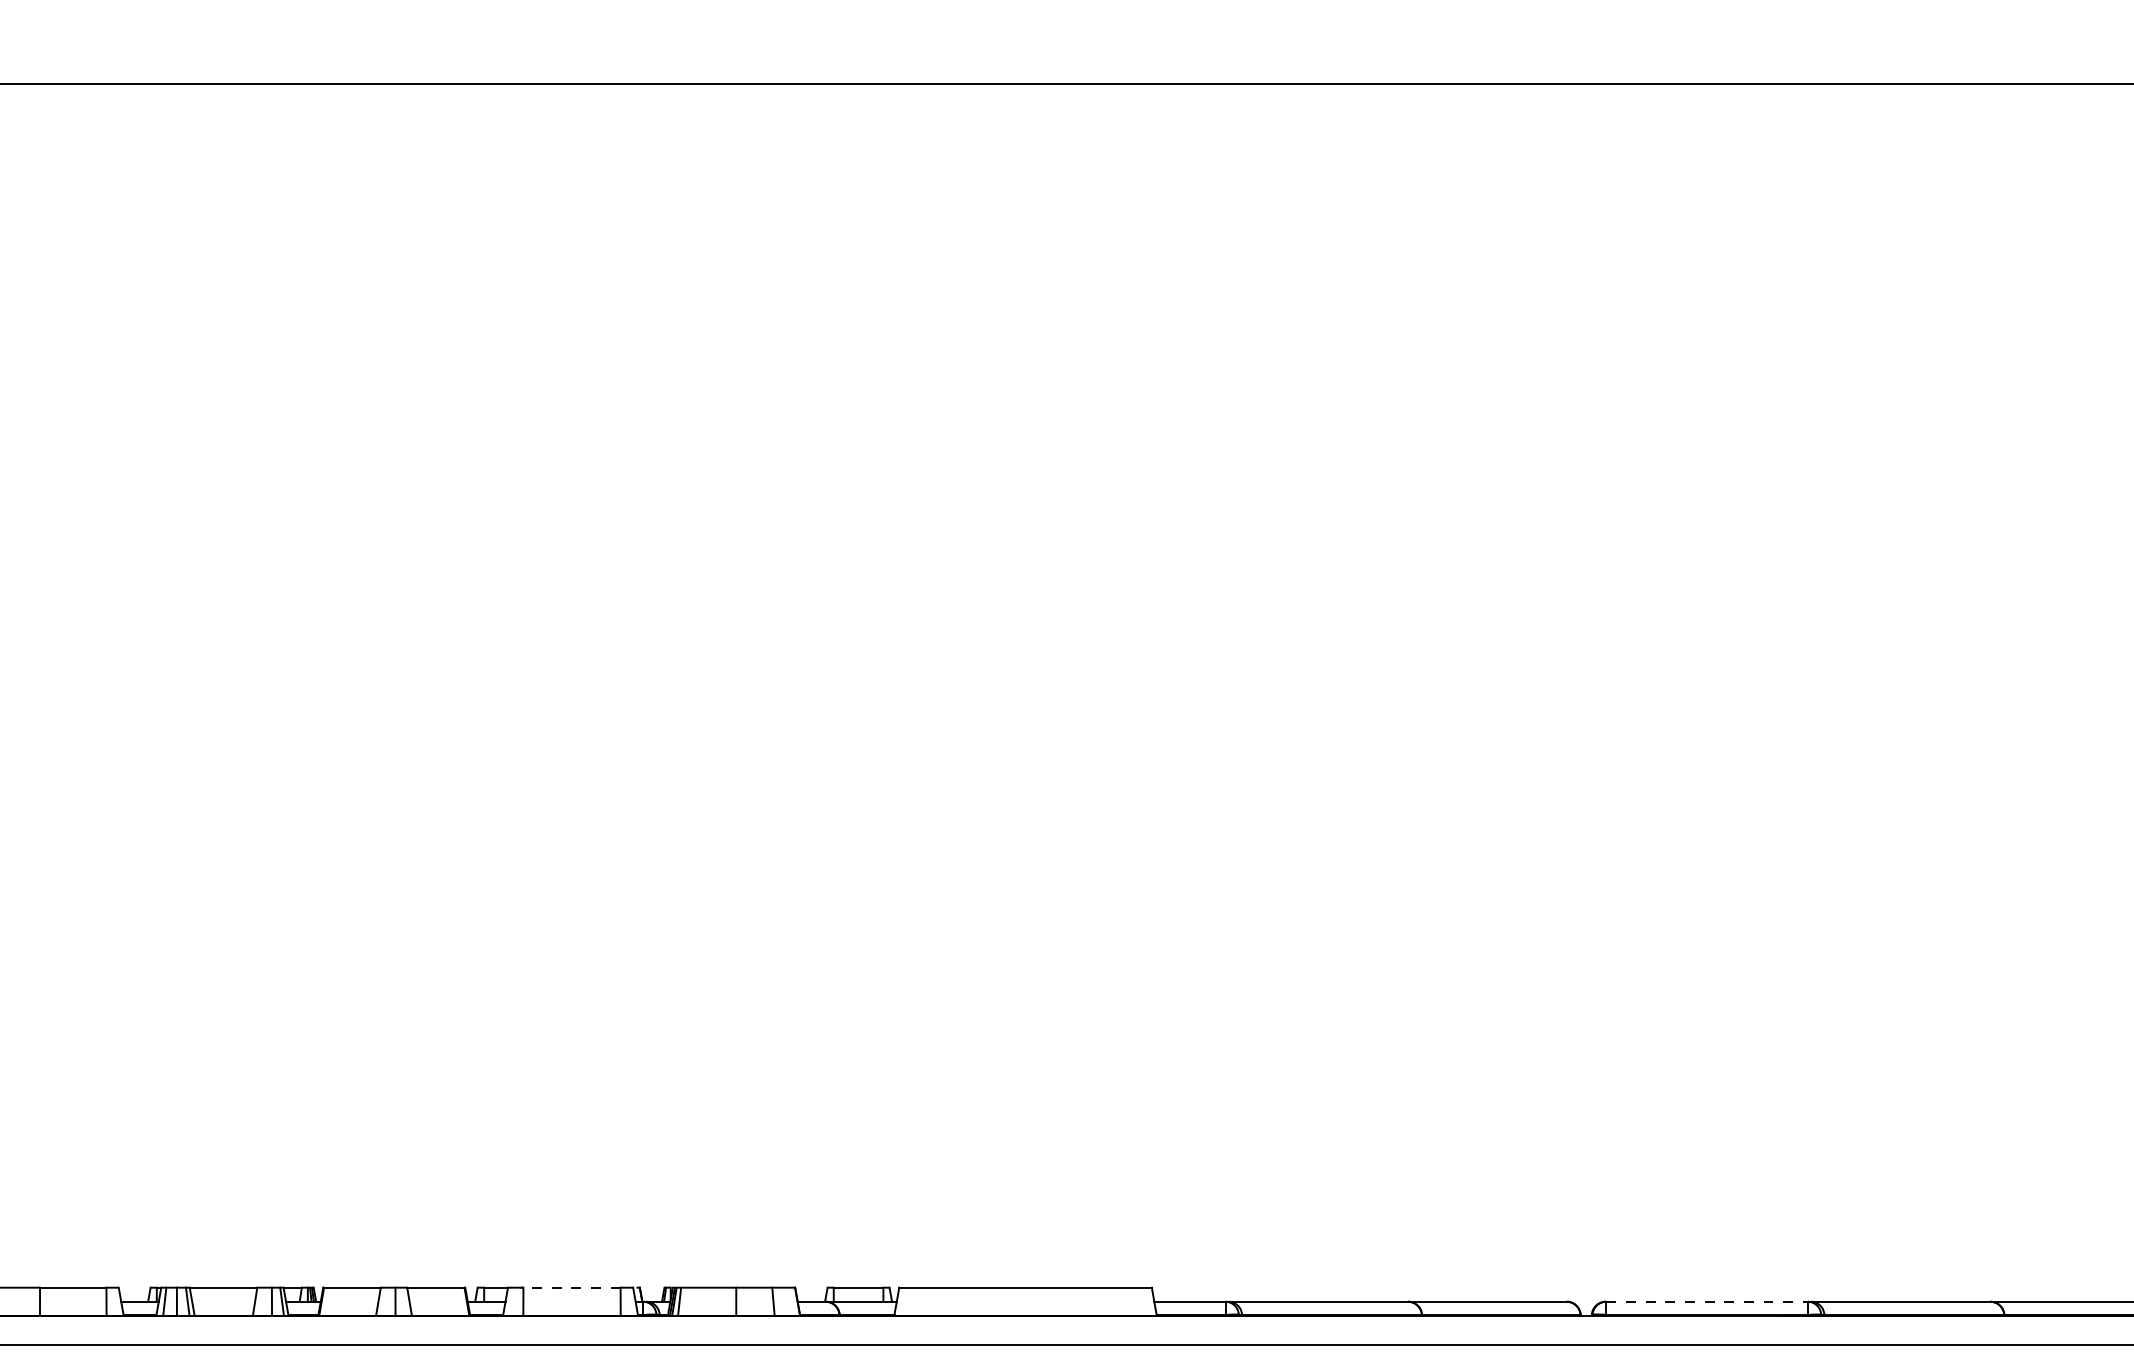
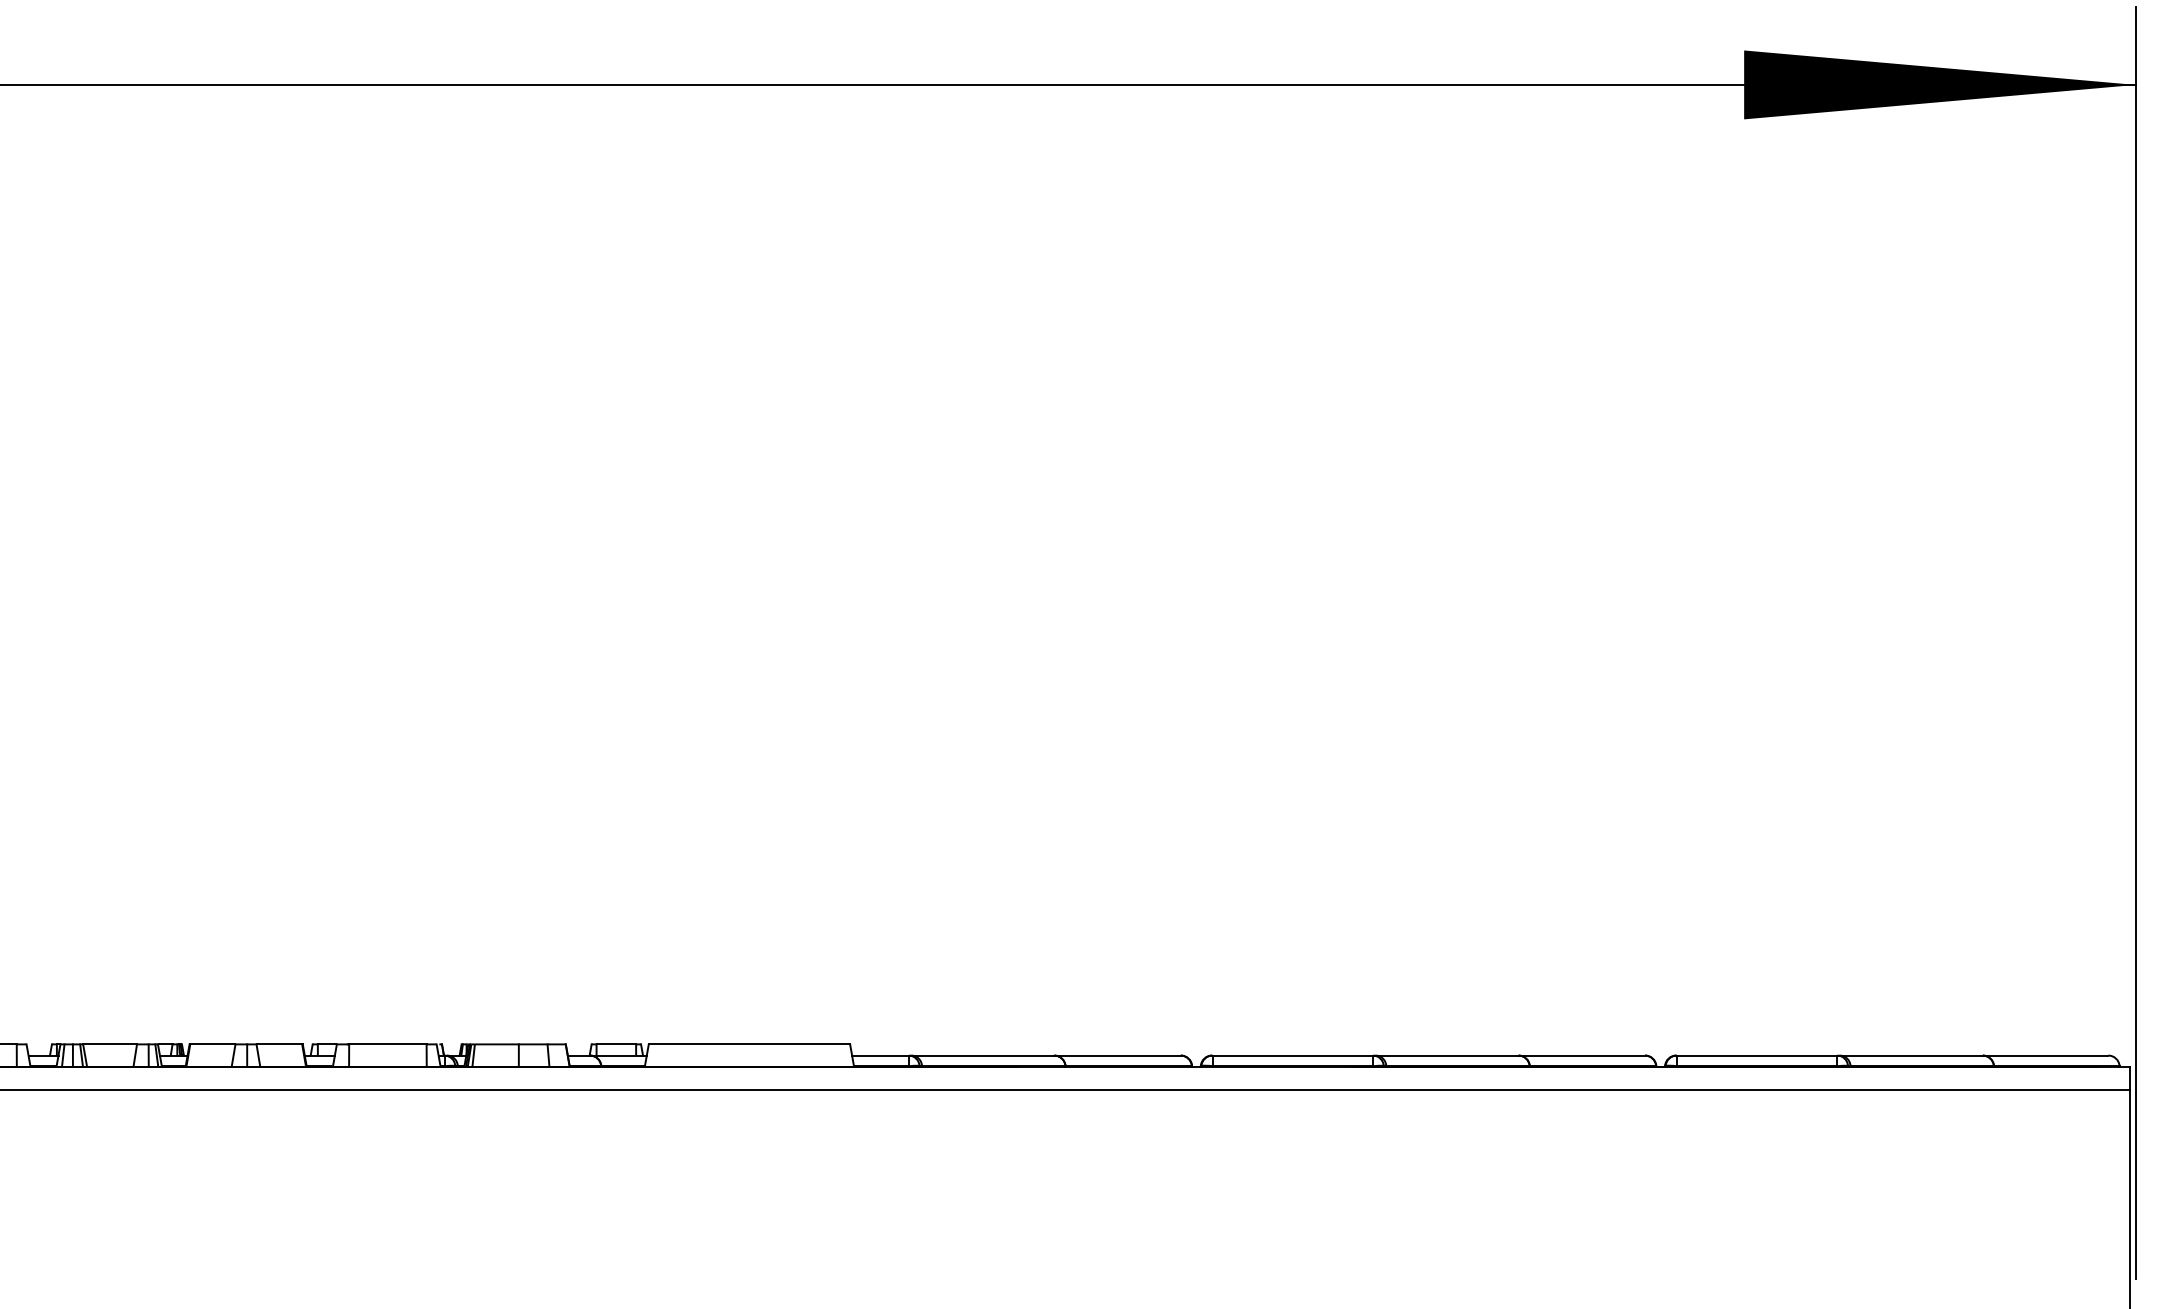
line: (571, 1287) -> (387, 1044), dashed -> solid
line: (1707, 1301) -> (1293, 1055), dashed -> solid

